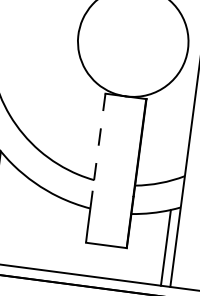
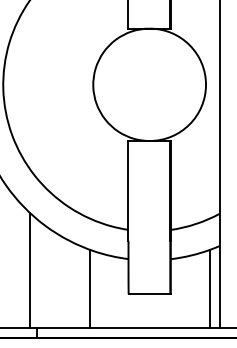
line: (99, 141) -> (128, 190), dashed -> solid
line: (49, 232) -> (90, 288), added

